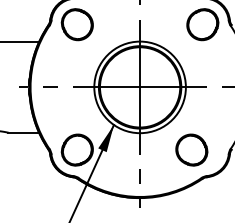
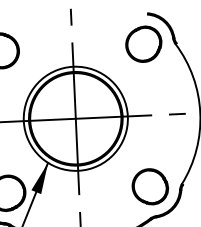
part: (191, 149) -> (149, 186), moved

